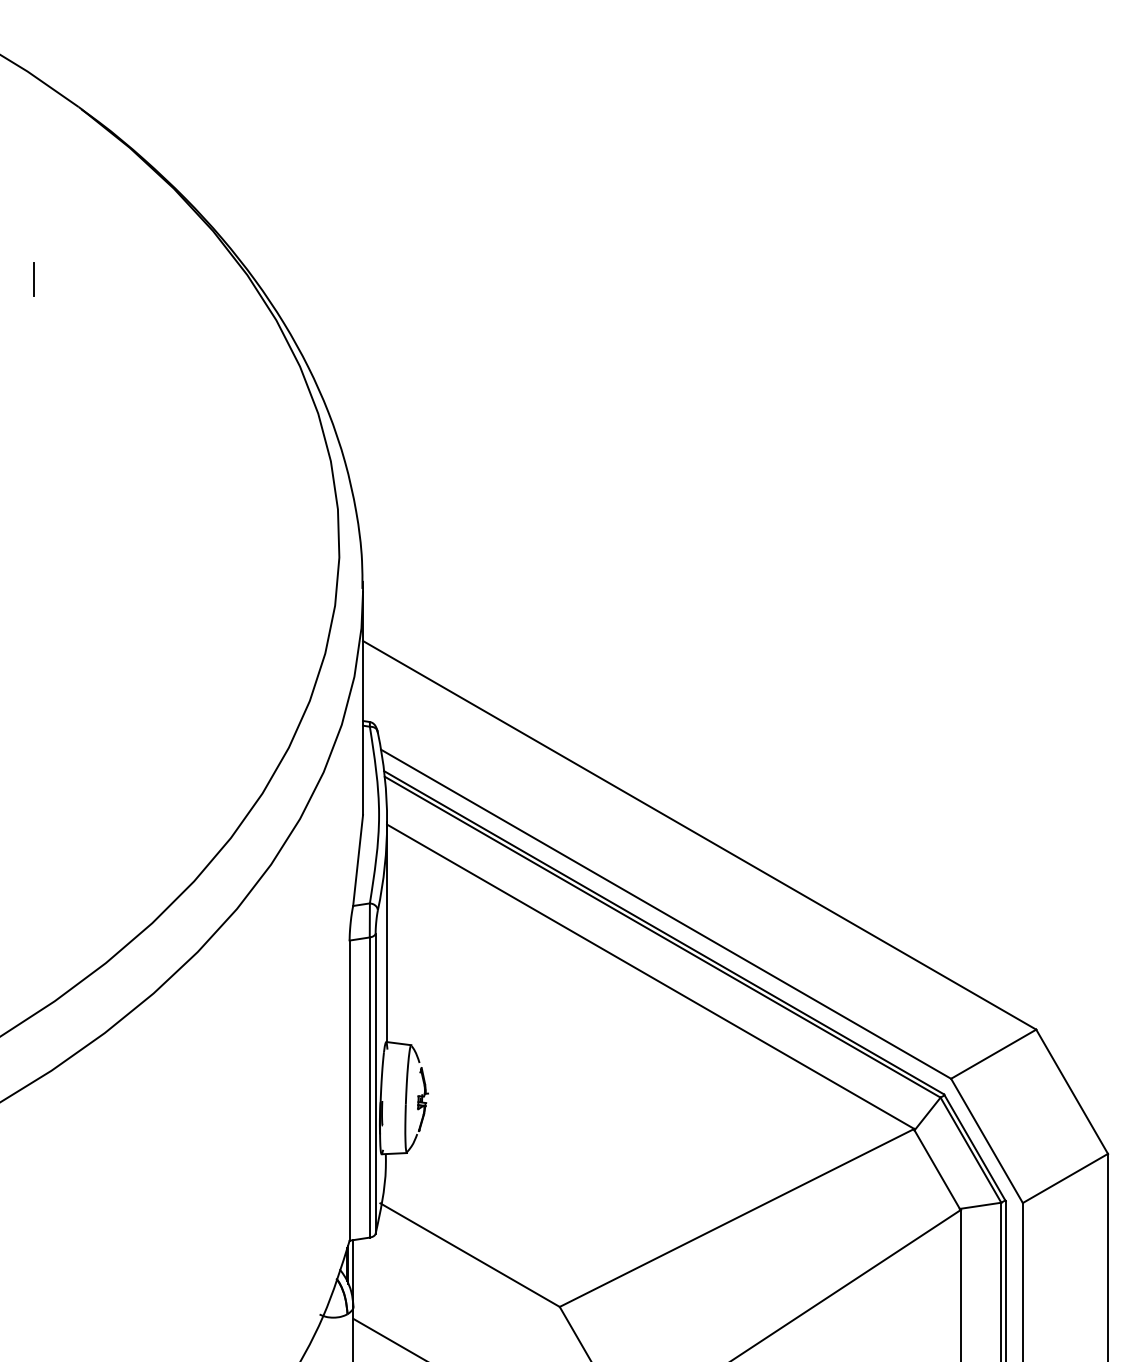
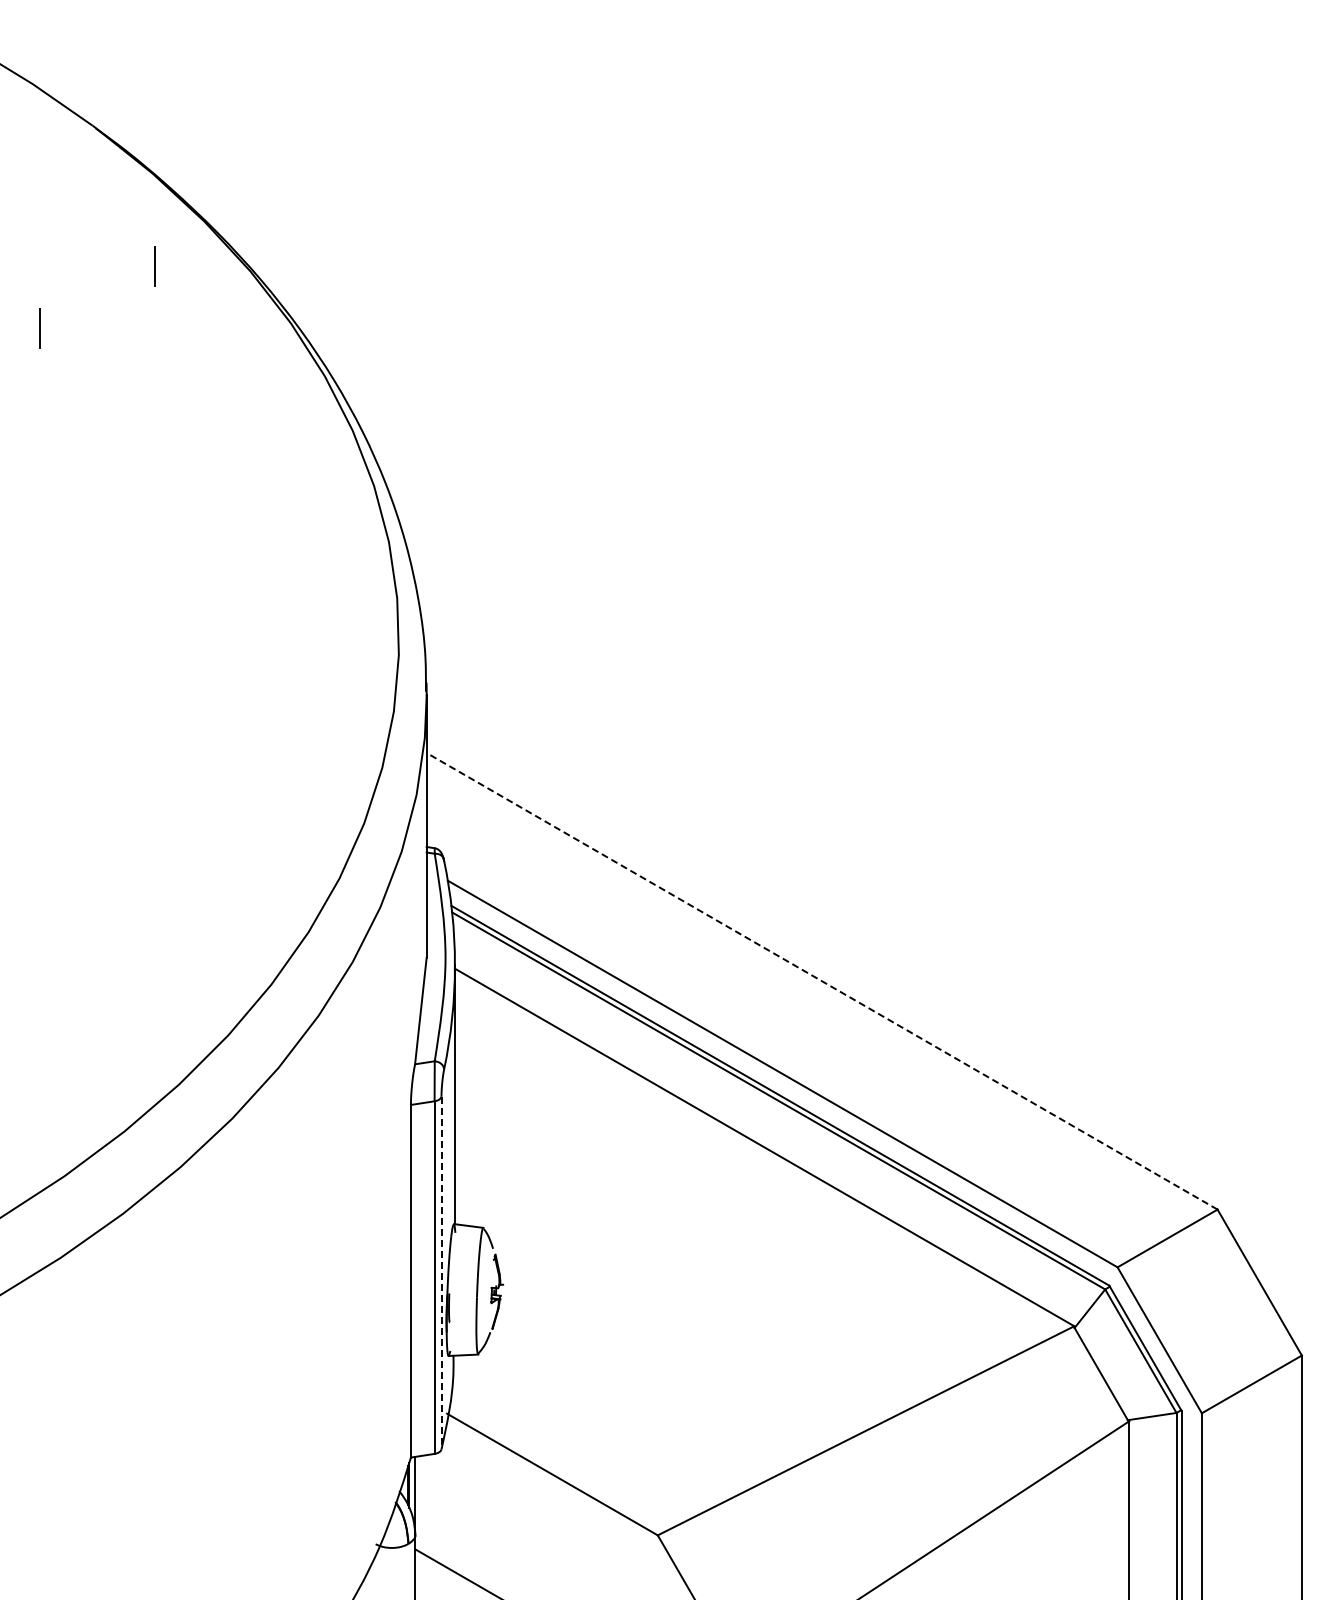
line: (131, 226) -> (154, 266), added
line: (699, 835) -> (822, 981), solid -> dashed
line: (375, 1084) -> (441, 1273), solid -> dashed

